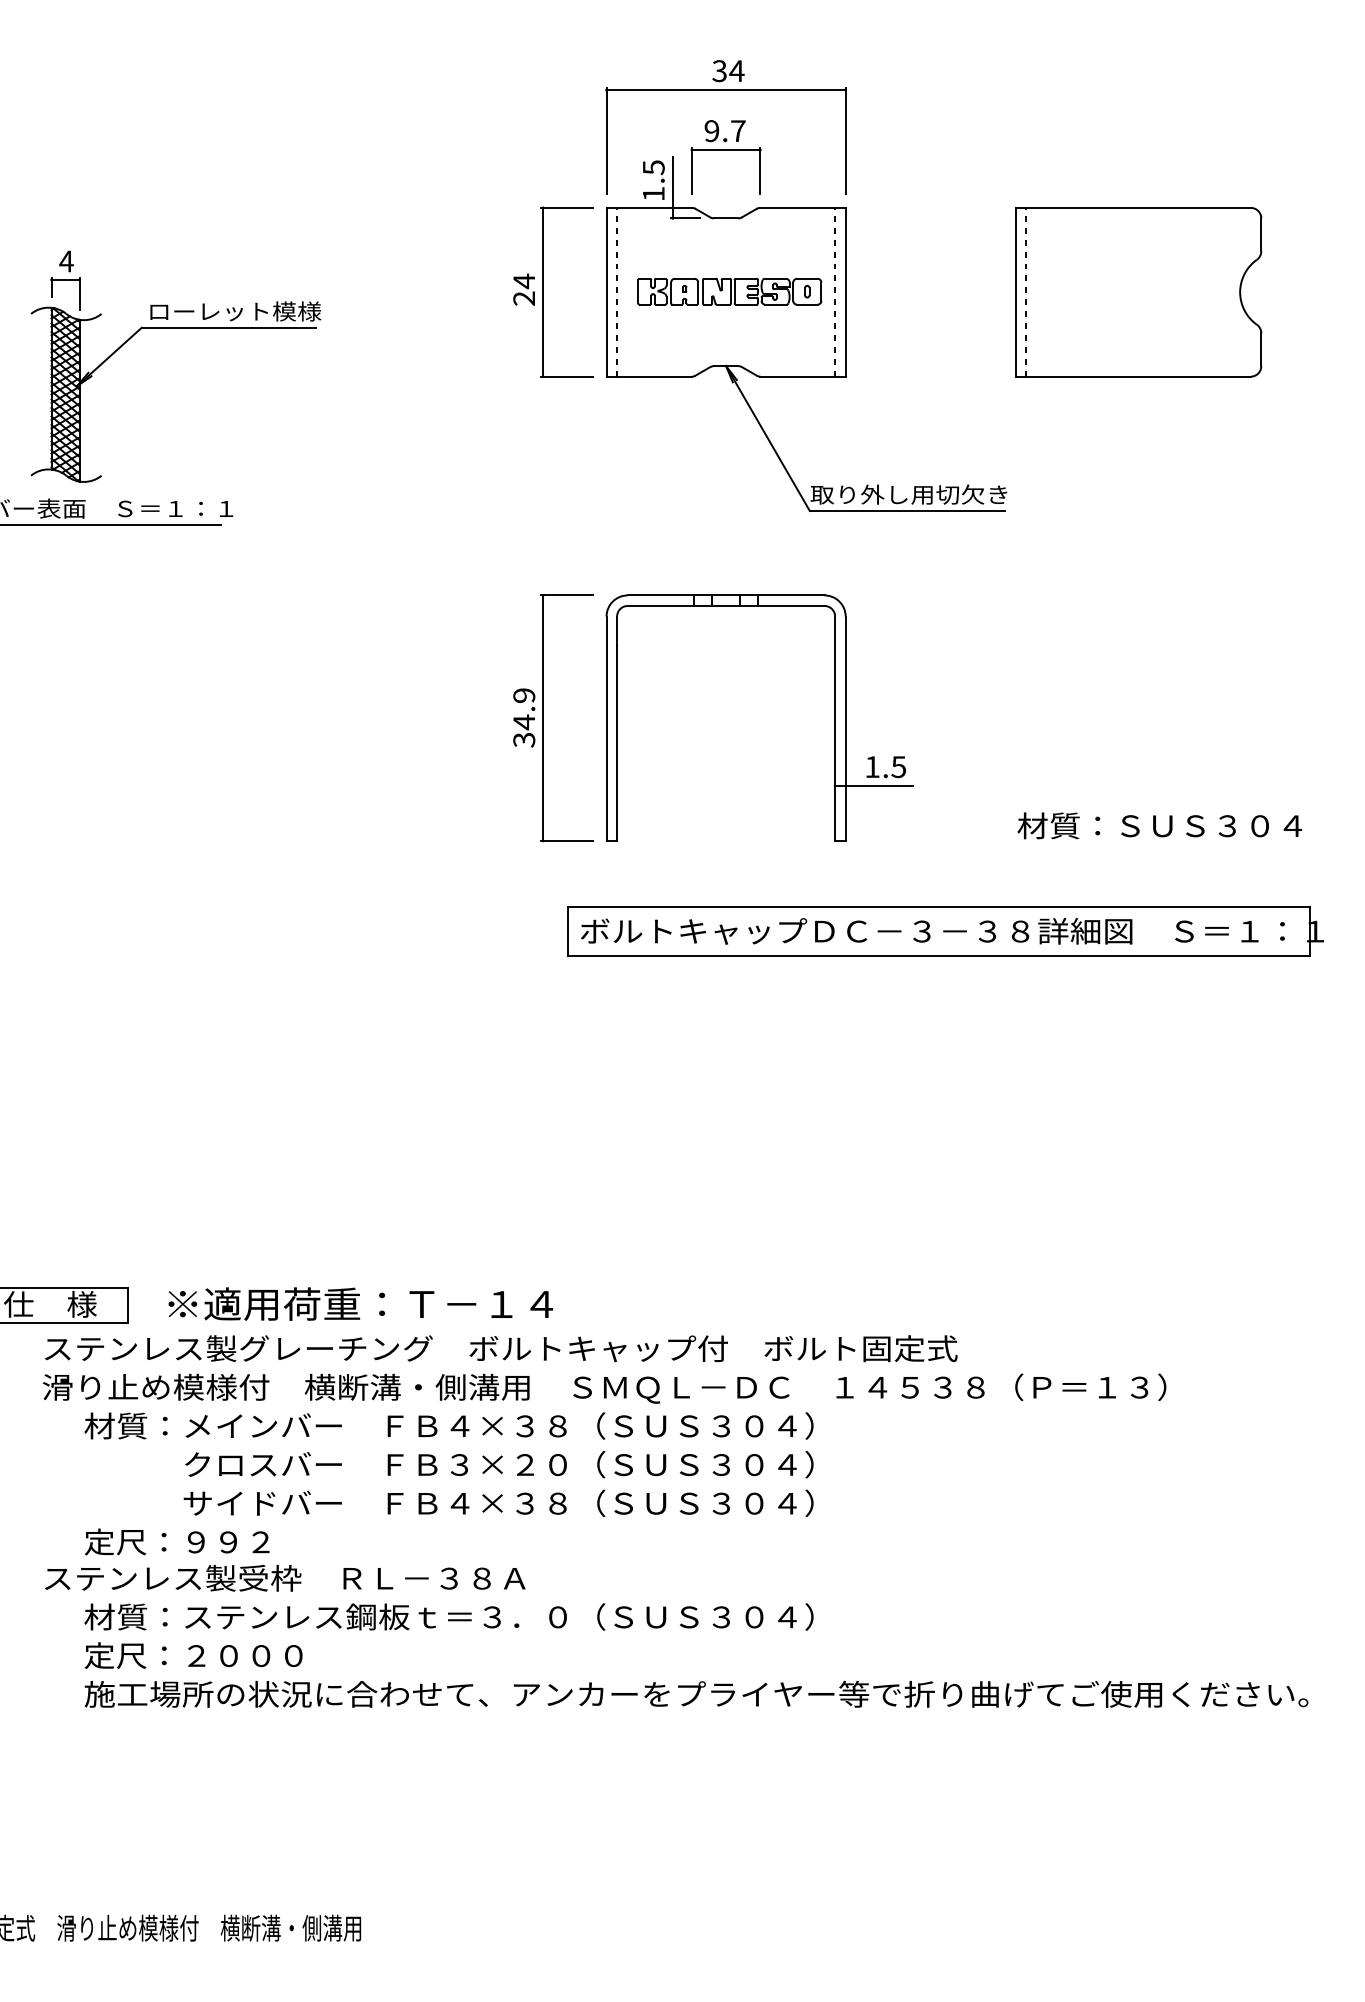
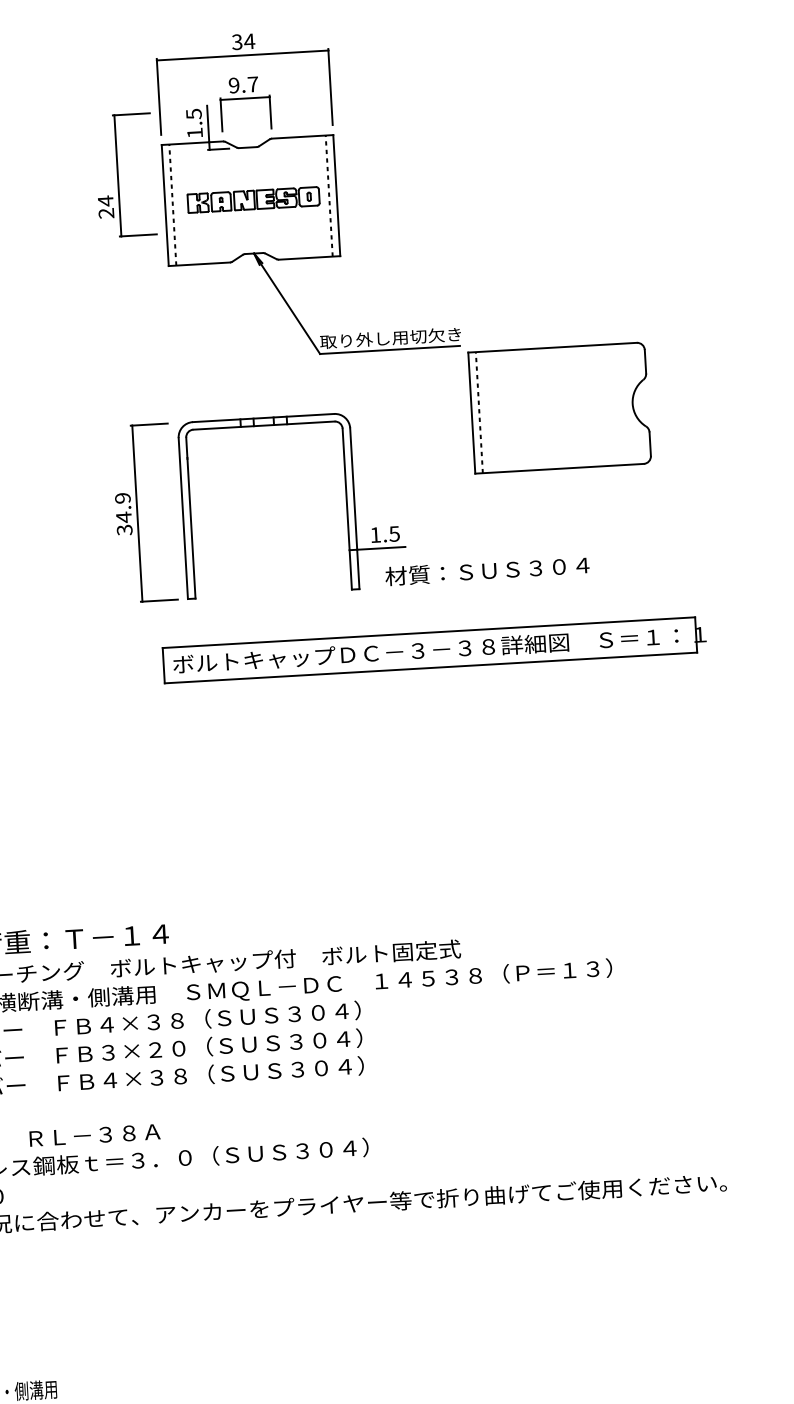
part: (543, 291) -> (118, 175), moved
part: (1138, 292) -> (559, 408), moved
text: (1159, 825) -> (487, 570), moved

